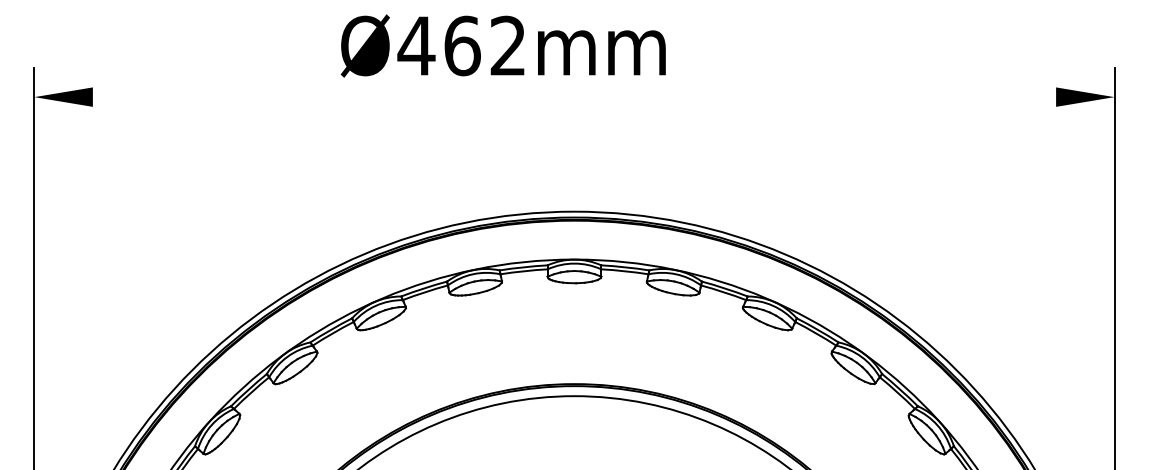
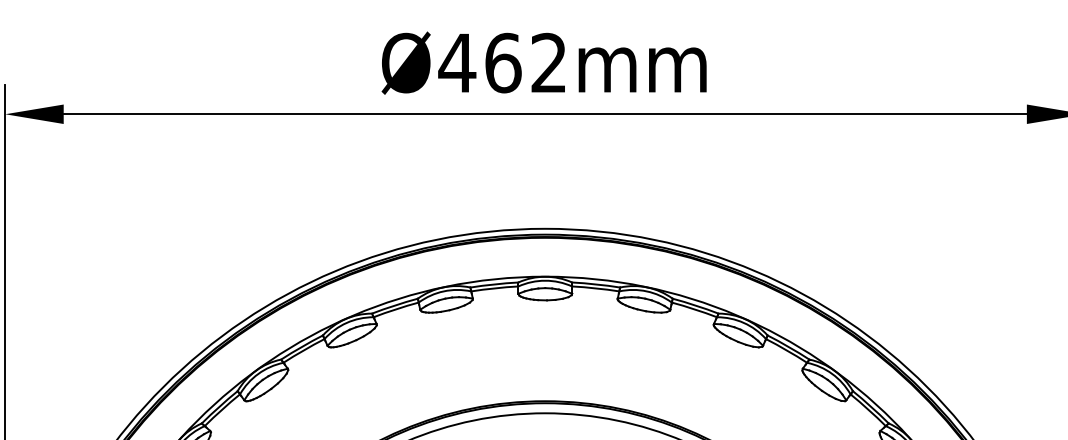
text: (502, 45) -> (543, 62), moved
line: (574, 97) -> (545, 114), added

